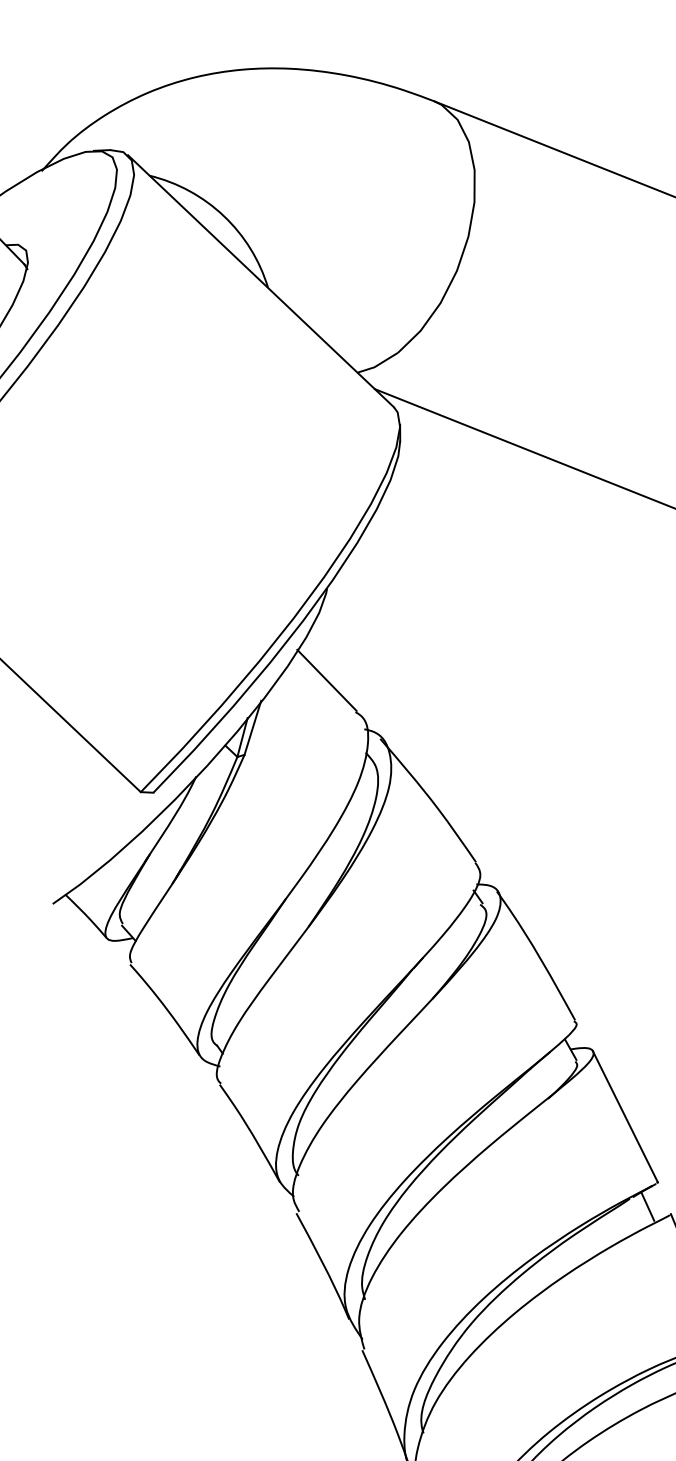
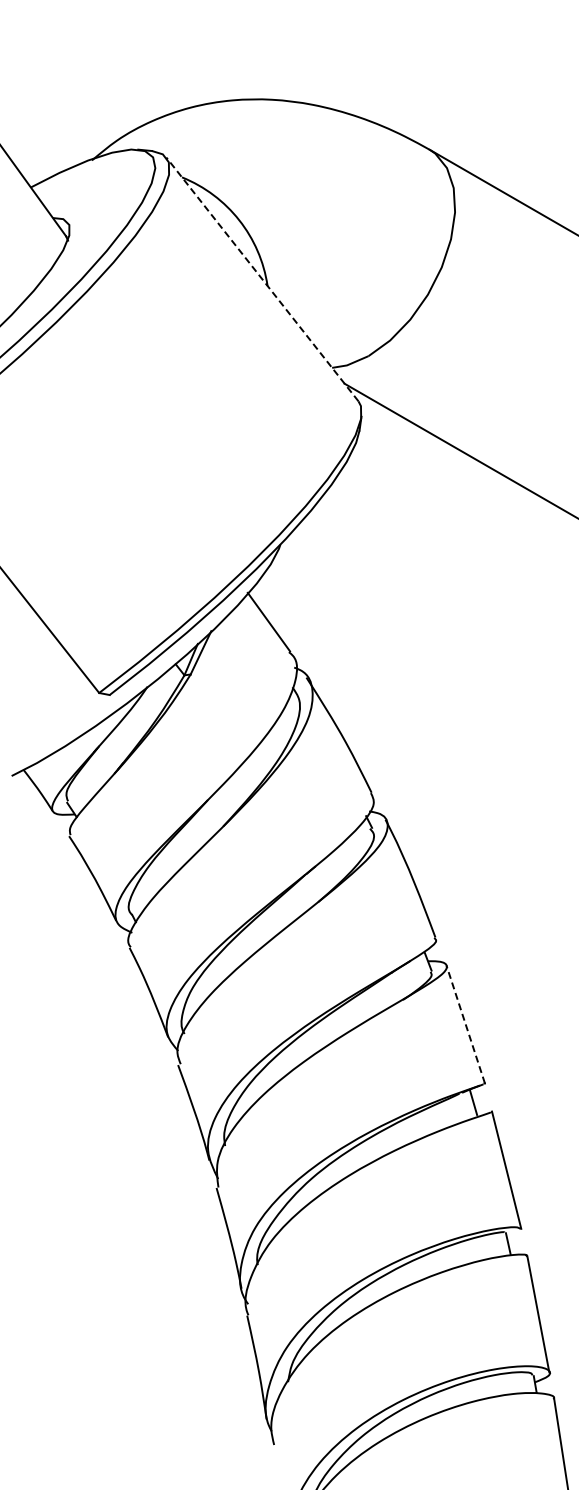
line: (261, 281) -> (262, 279), solid -> dashed
line: (625, 1116) -> (465, 1024), solid -> dashed

